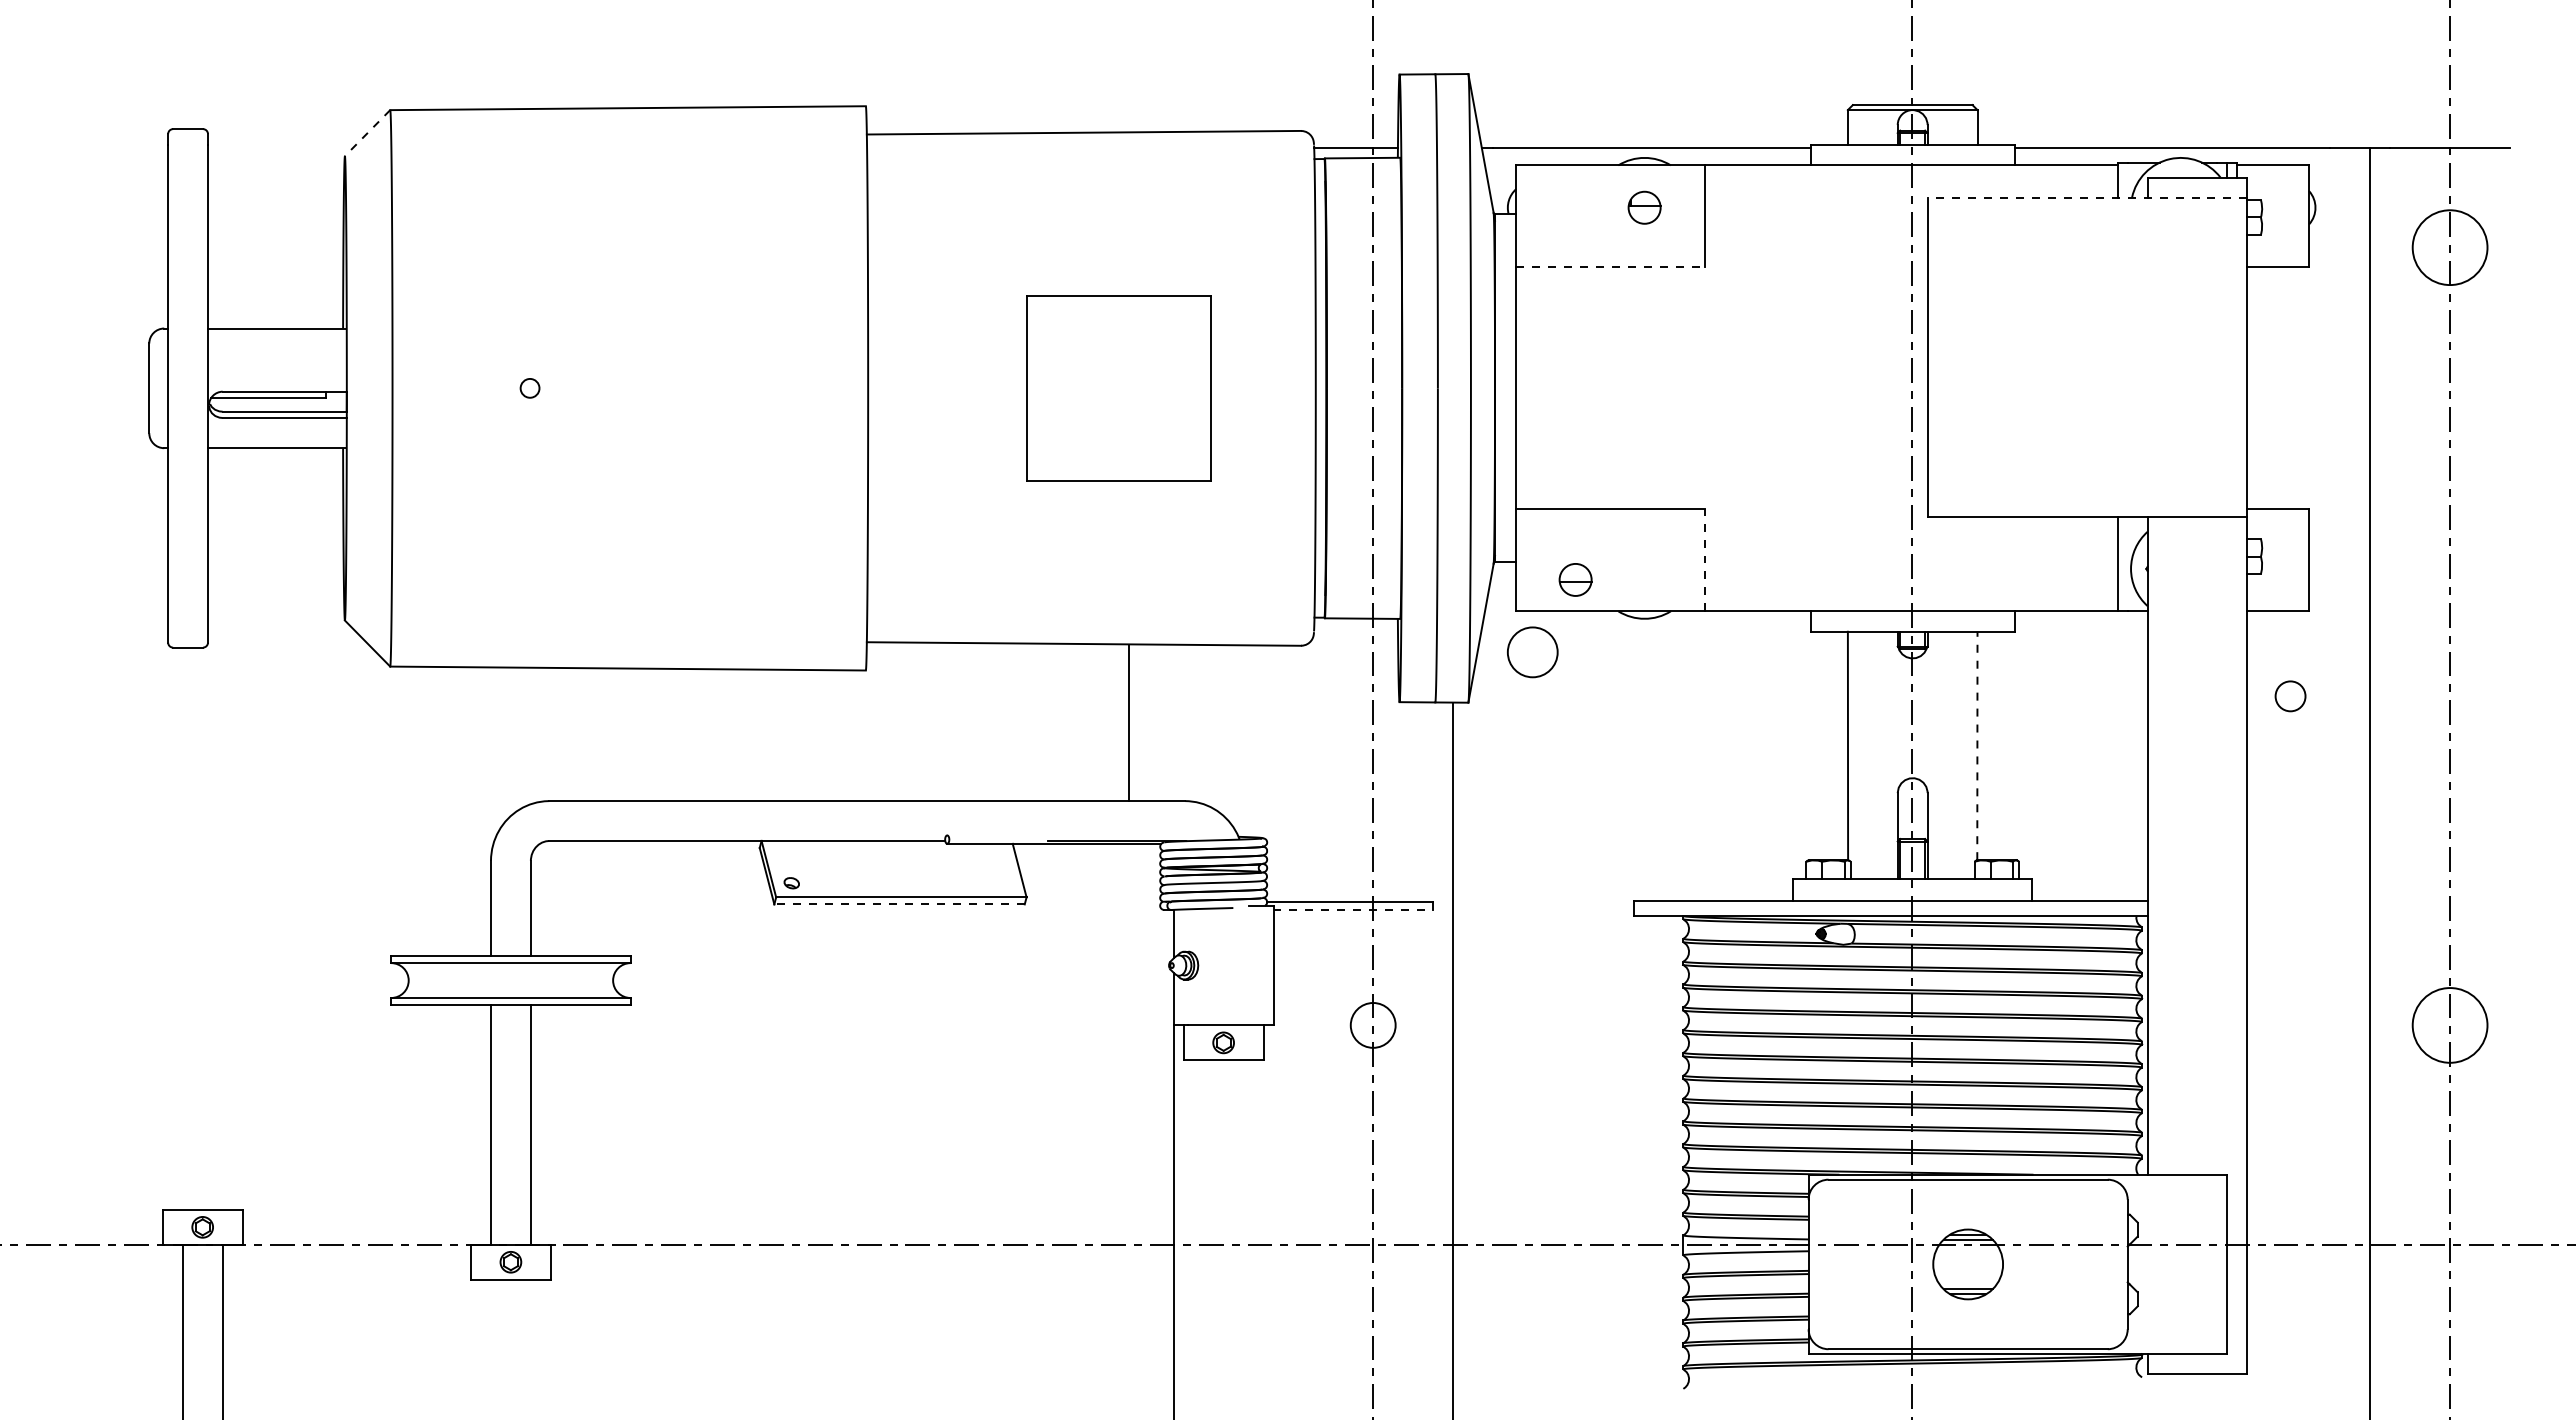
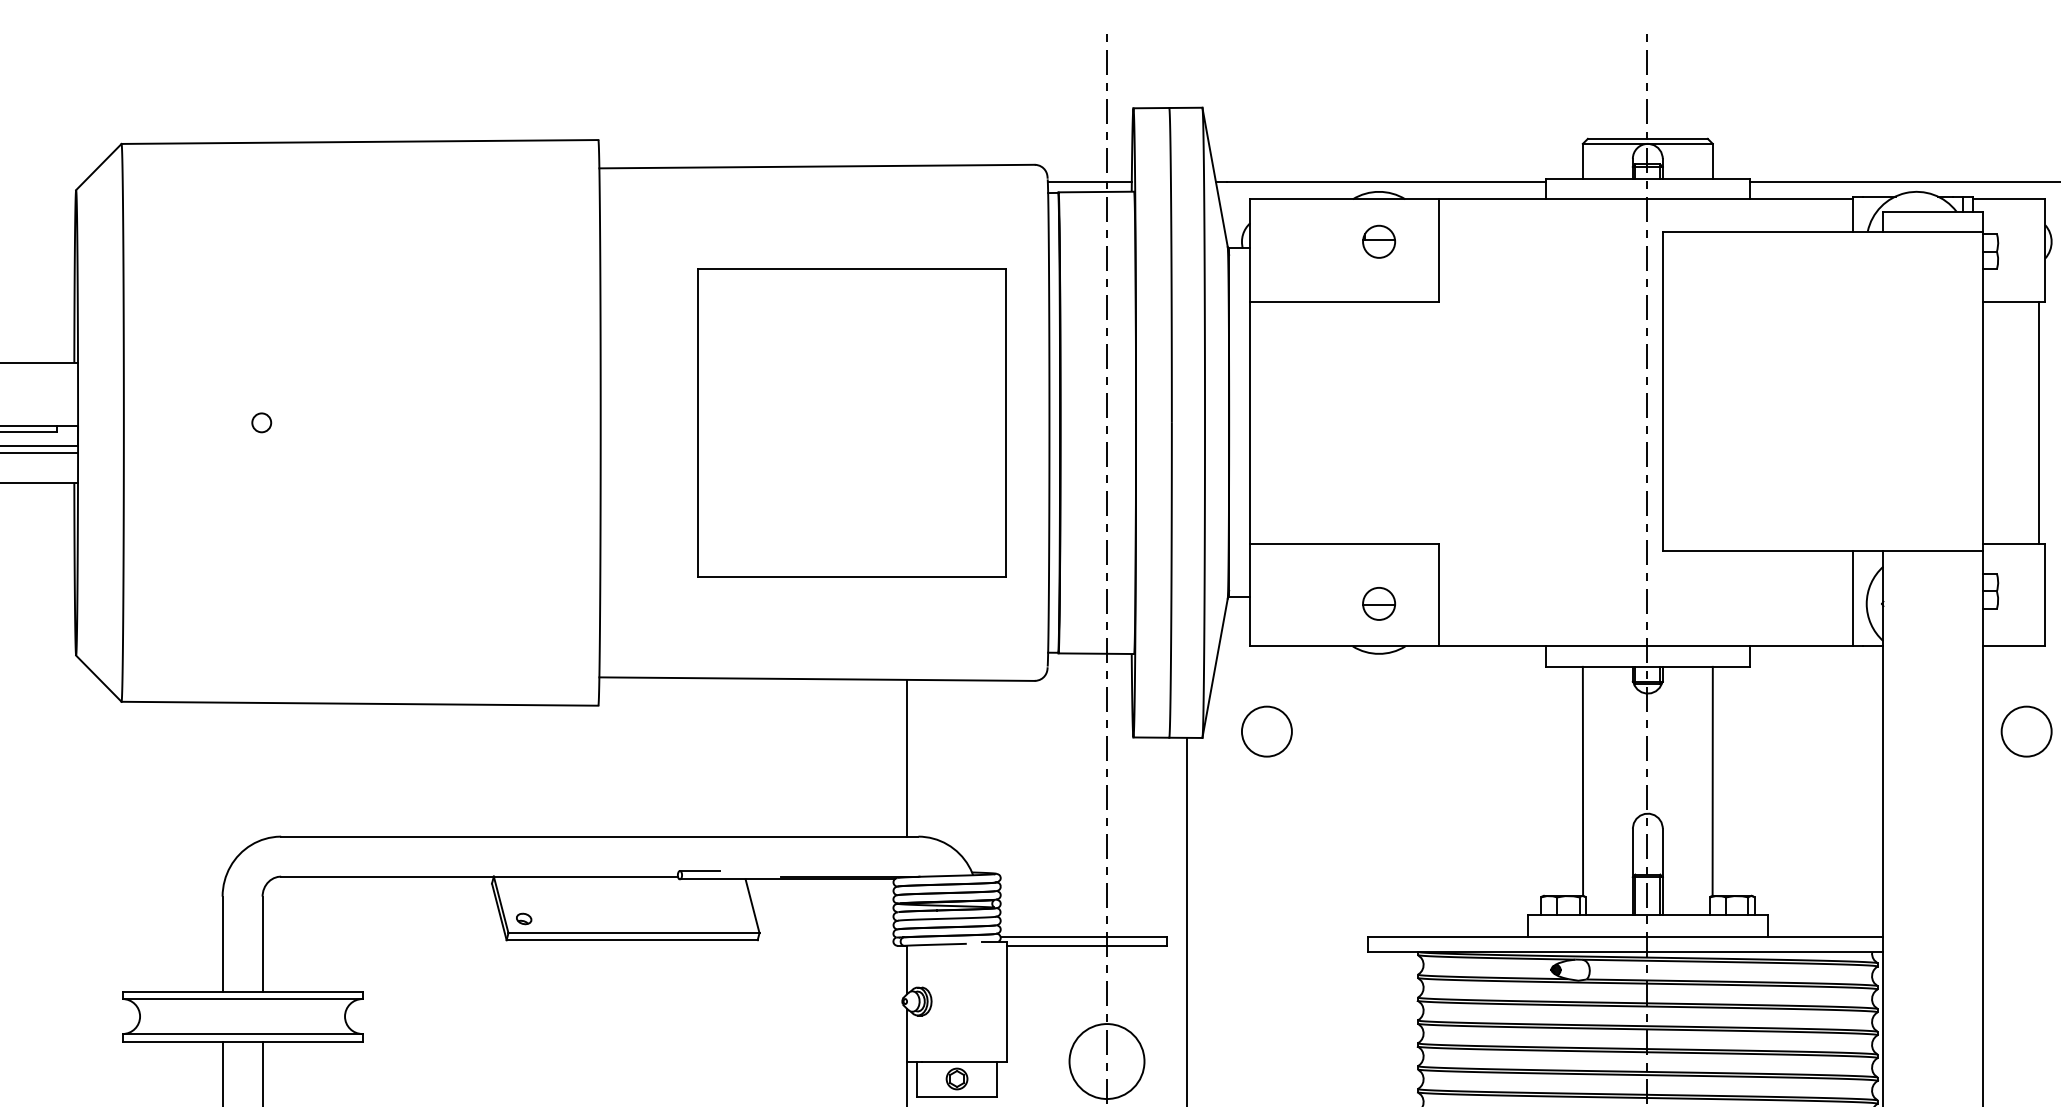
line: (367, 133) -> (98, 167), dashed -> solid
line: (2087, 197) -> (1823, 231), dashed -> solid
line: (1610, 267) -> (1344, 301), dashed -> solid
part: (1118, 387) -> (851, 422), size x1.67
line: (2302, 388) -> (2038, 423), added
line: (1704, 559) -> (1439, 594), dashed -> solid
part: (1575, 579) -> (1378, 603), moved
circle: (1532, 652) -> (1266, 731), moved
circle: (2290, 696) -> (2026, 731), size x1.67
line: (1128, 722) -> (906, 757), moved
line: (1977, 745) -> (1712, 780), dashed -> solid
line: (966, 835) -> (699, 871), added
line: (899, 904) -> (632, 940), dashed -> solid
line: (1353, 910) -> (1087, 946), dashed -> solid
circle: (1372, 1025) -> (1106, 1061), size x1.67

